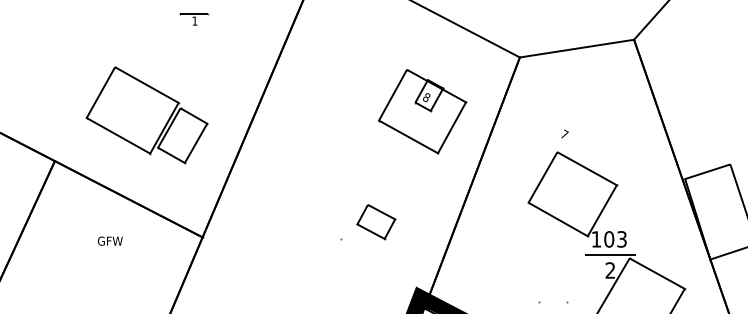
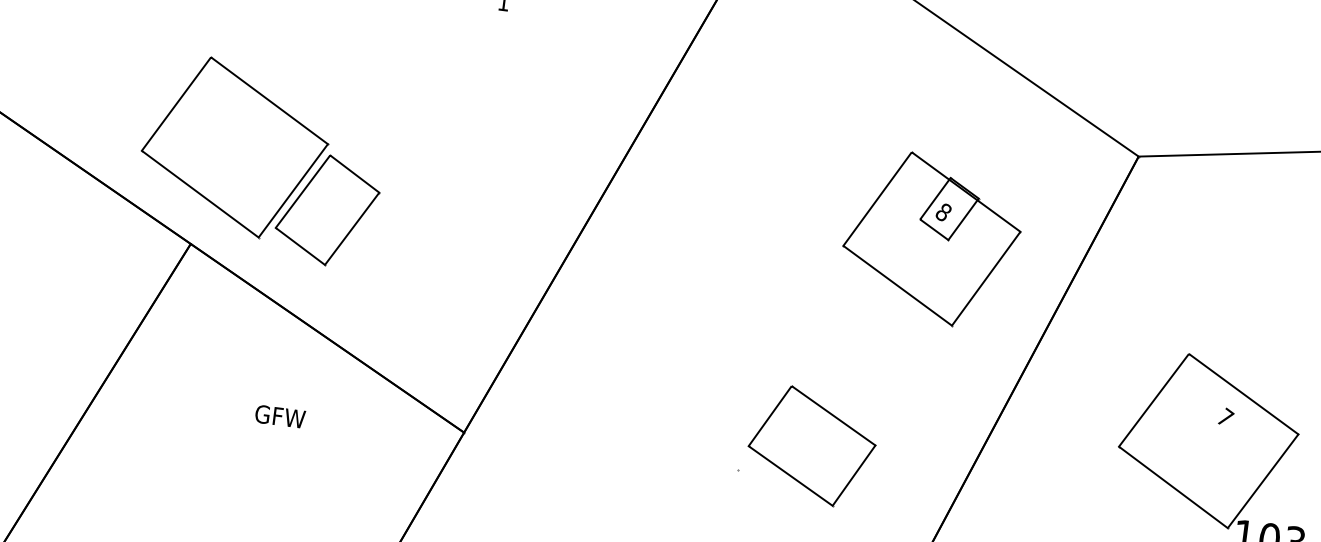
part: (146, 115) -> (260, 161), moved
text: (564, 133) -> (1225, 415), moved
part: (376, 221) -> (812, 445), size x1.67

